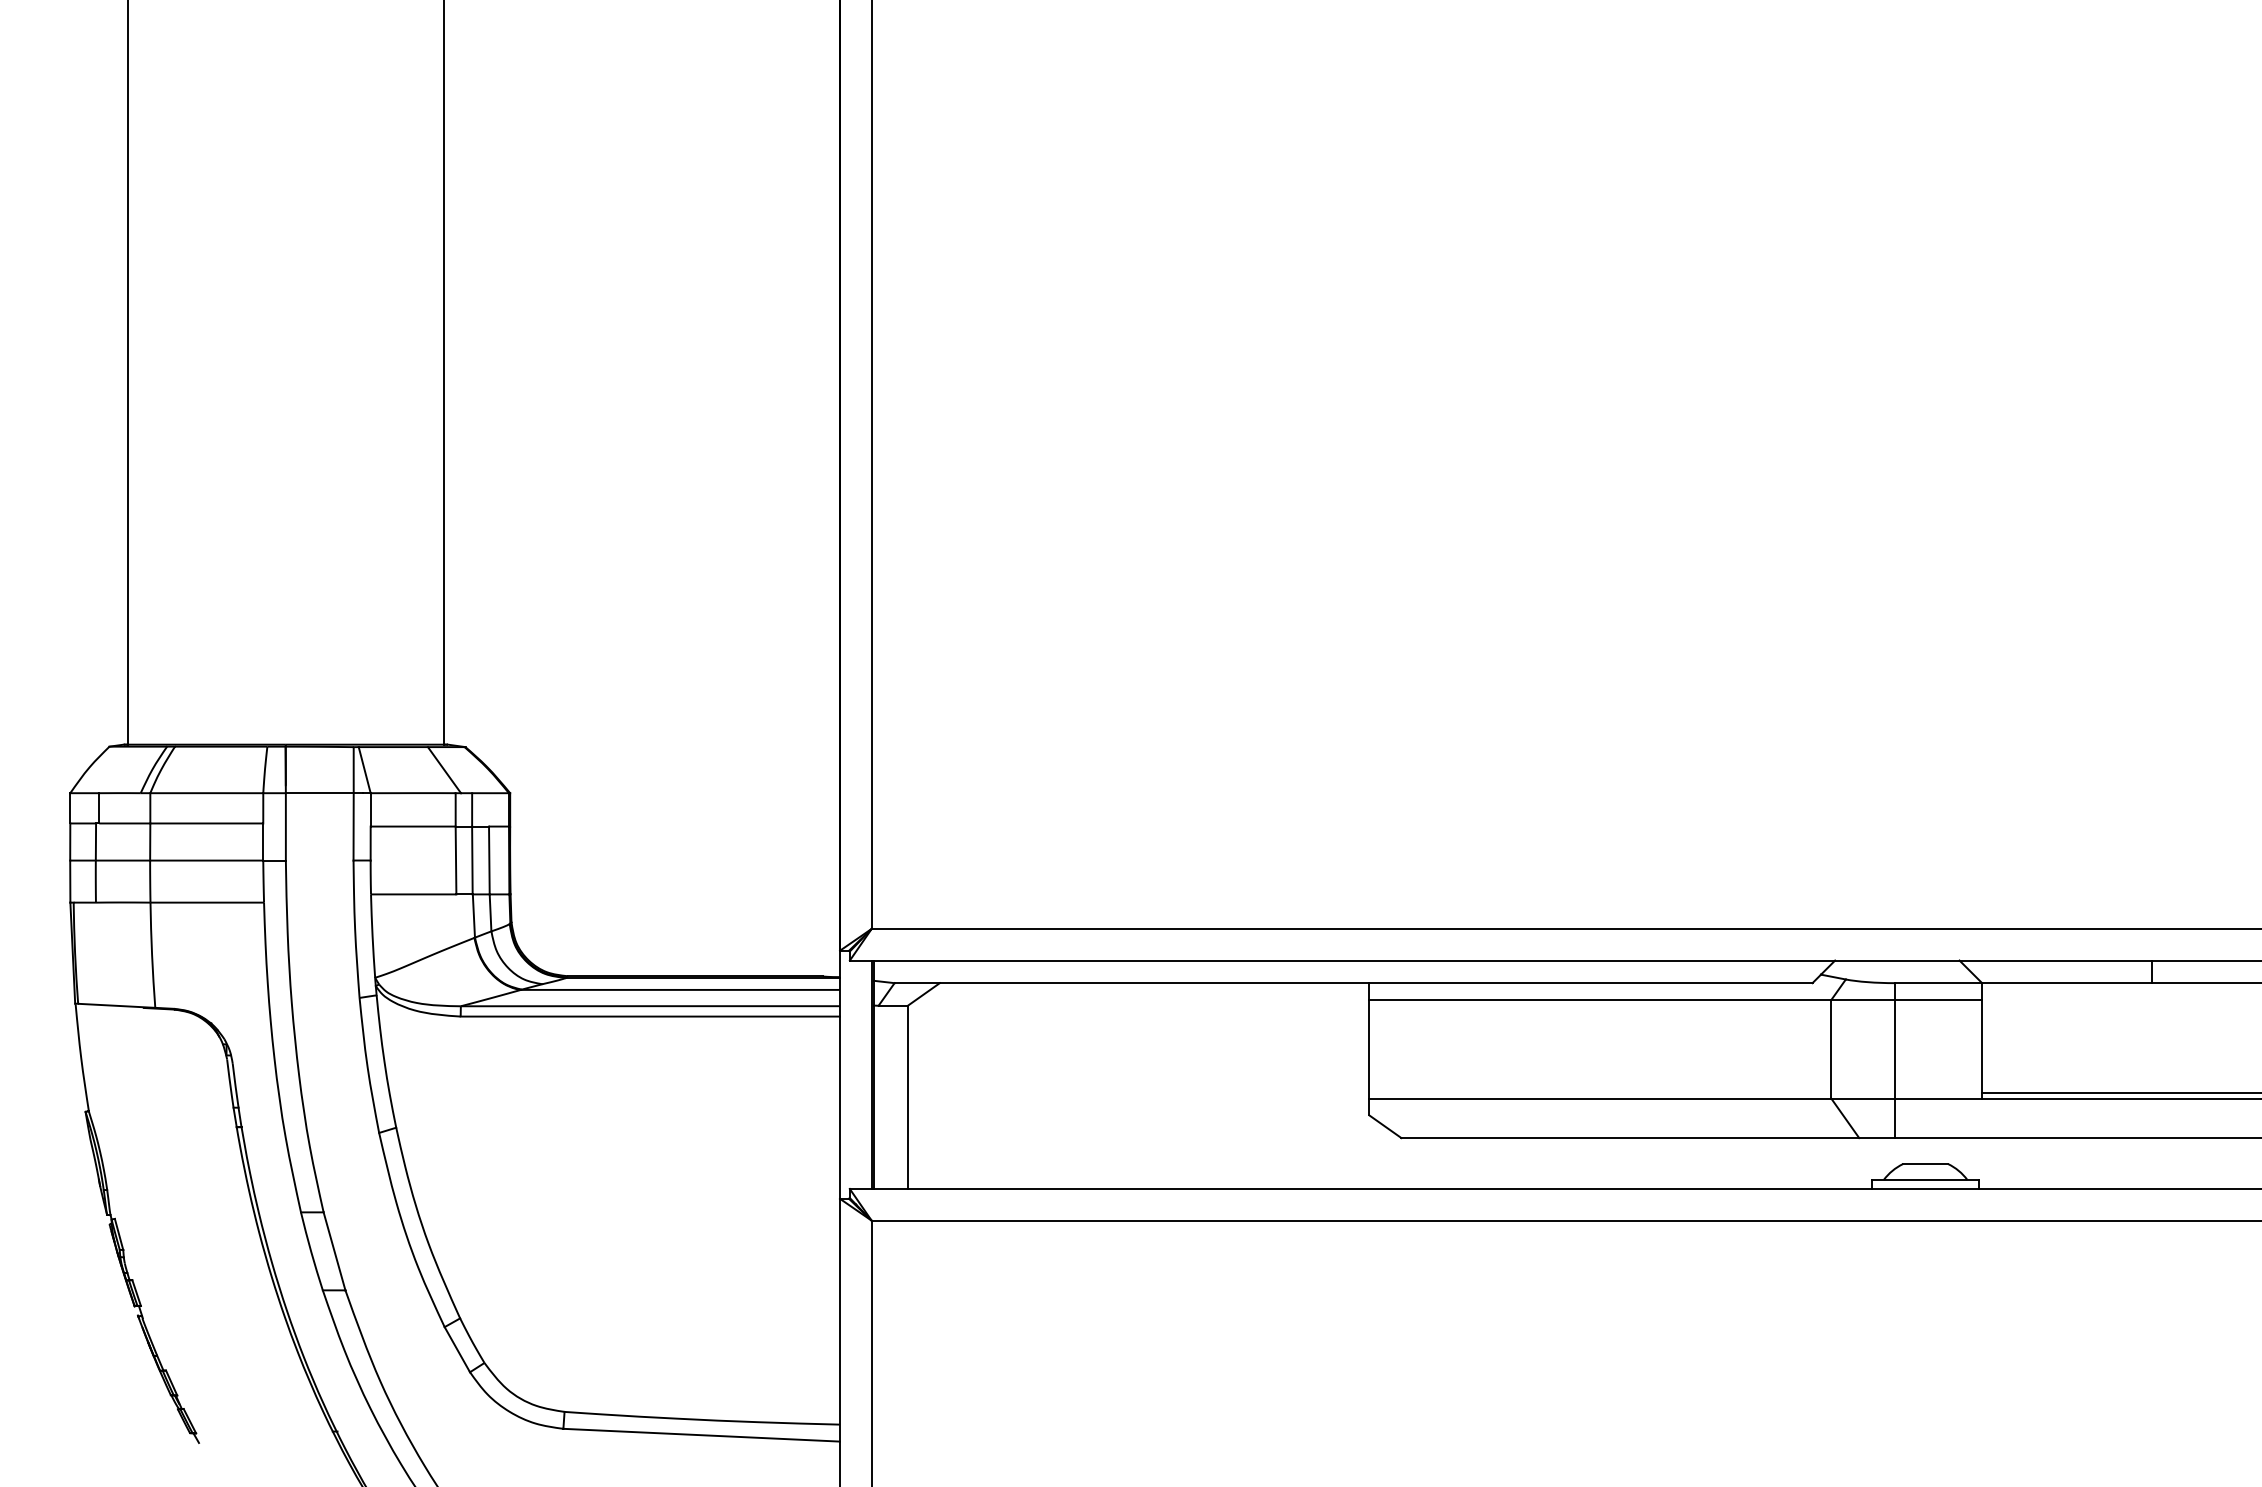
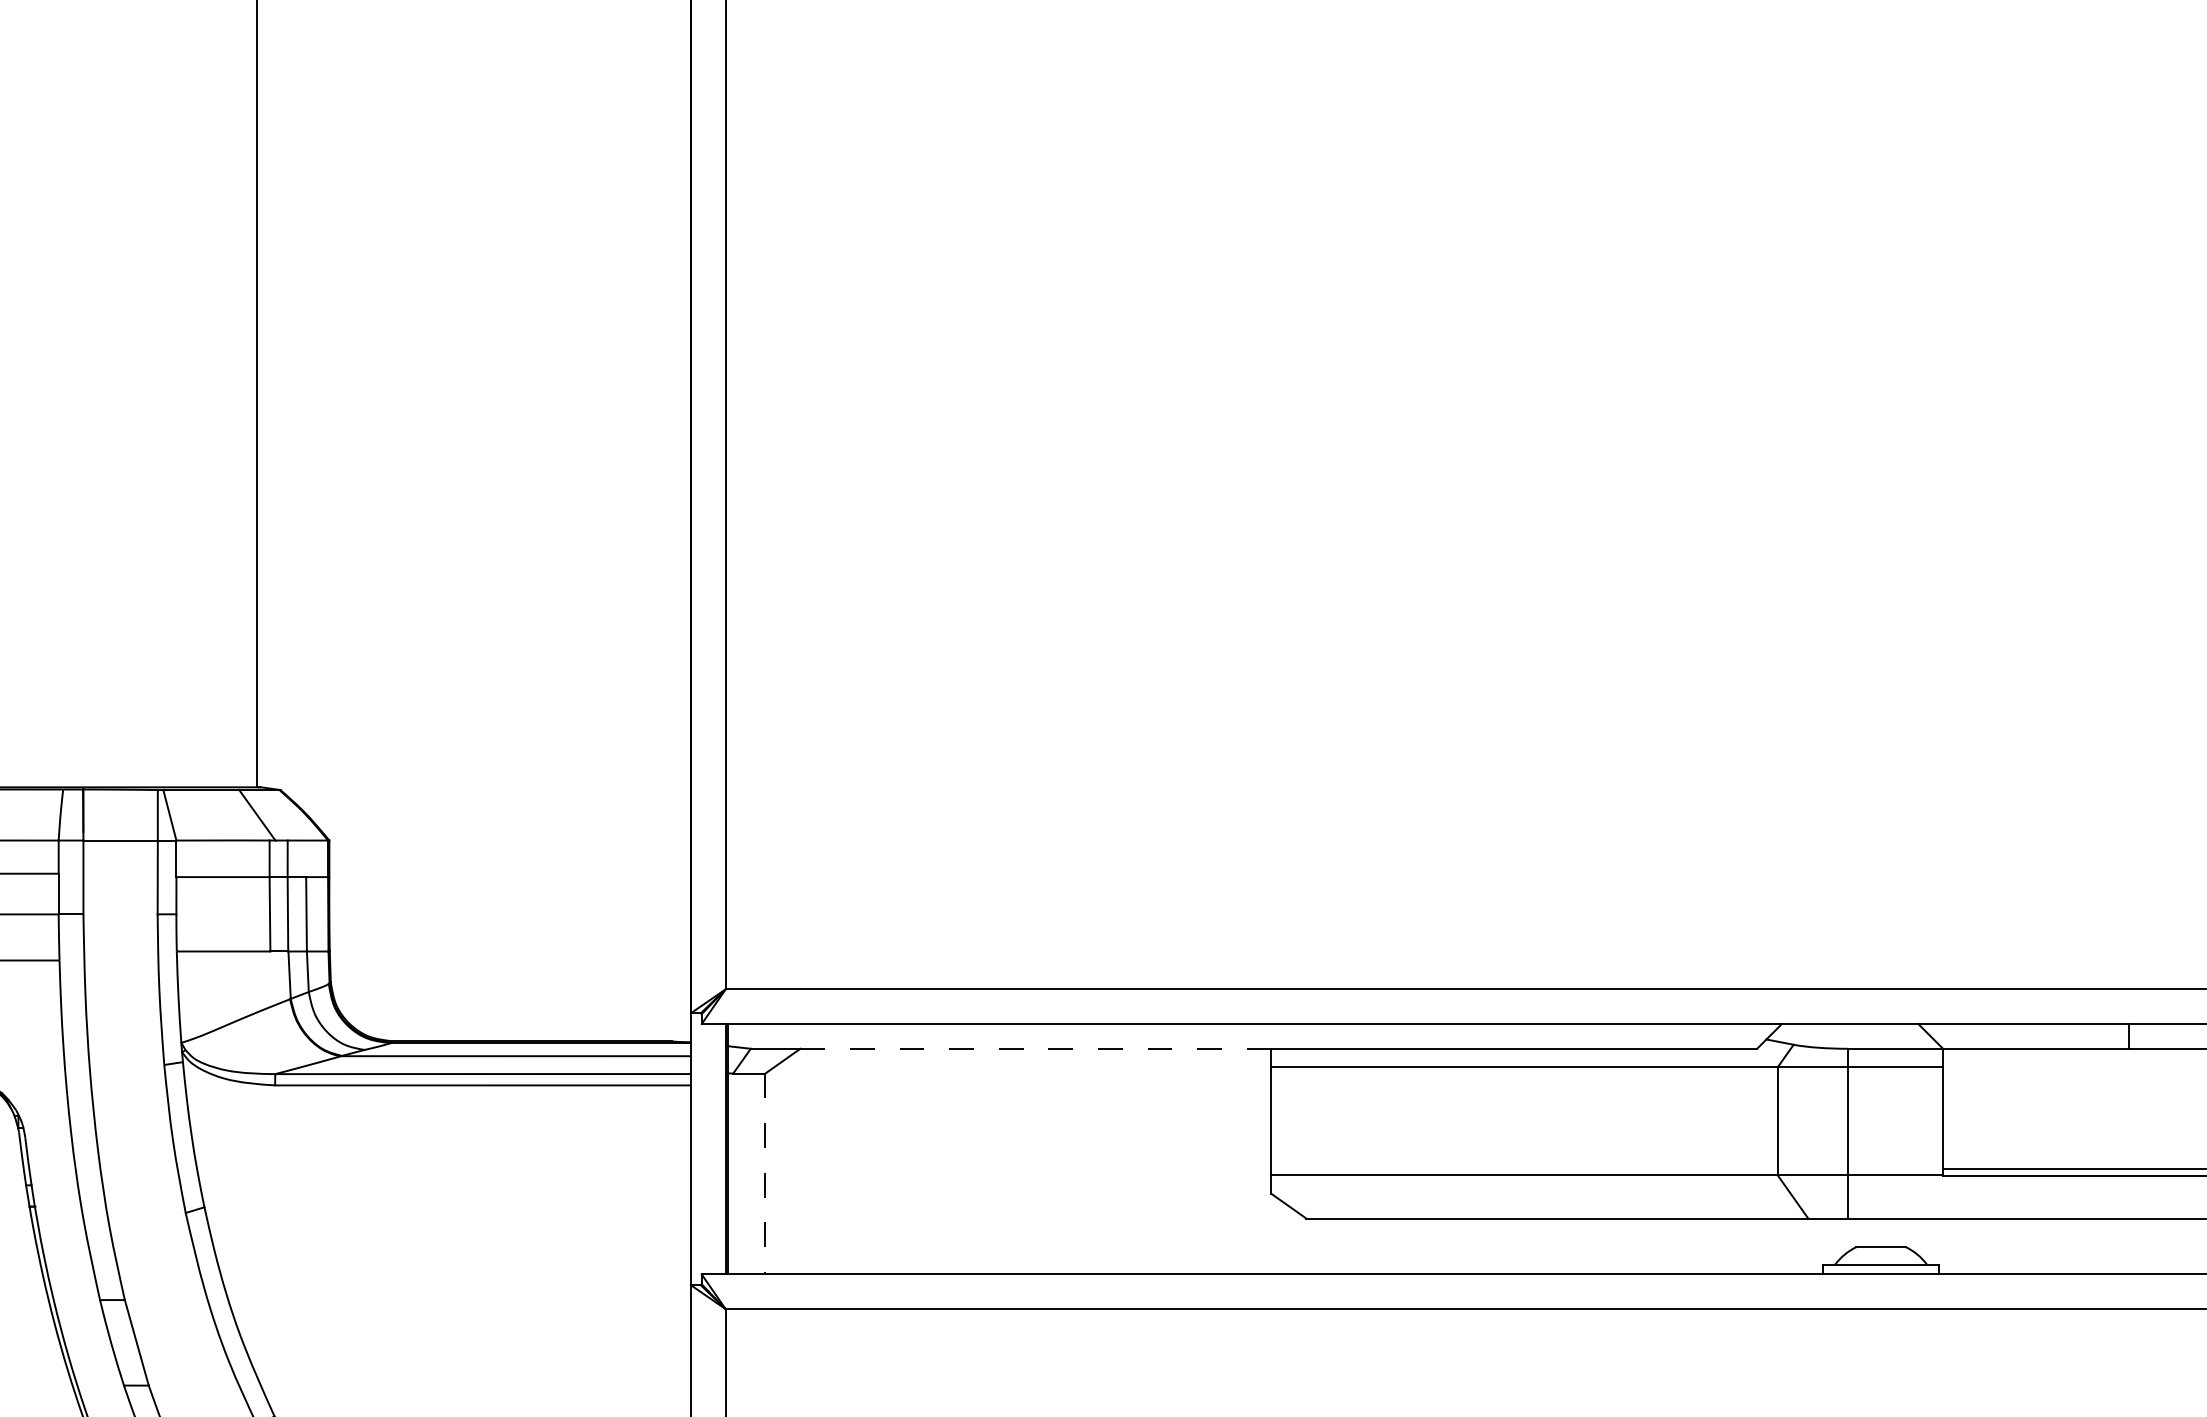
line: (1154, 983) -> (1035, 1049), solid -> dashed
line: (907, 1097) -> (764, 1174), solid -> dashed

